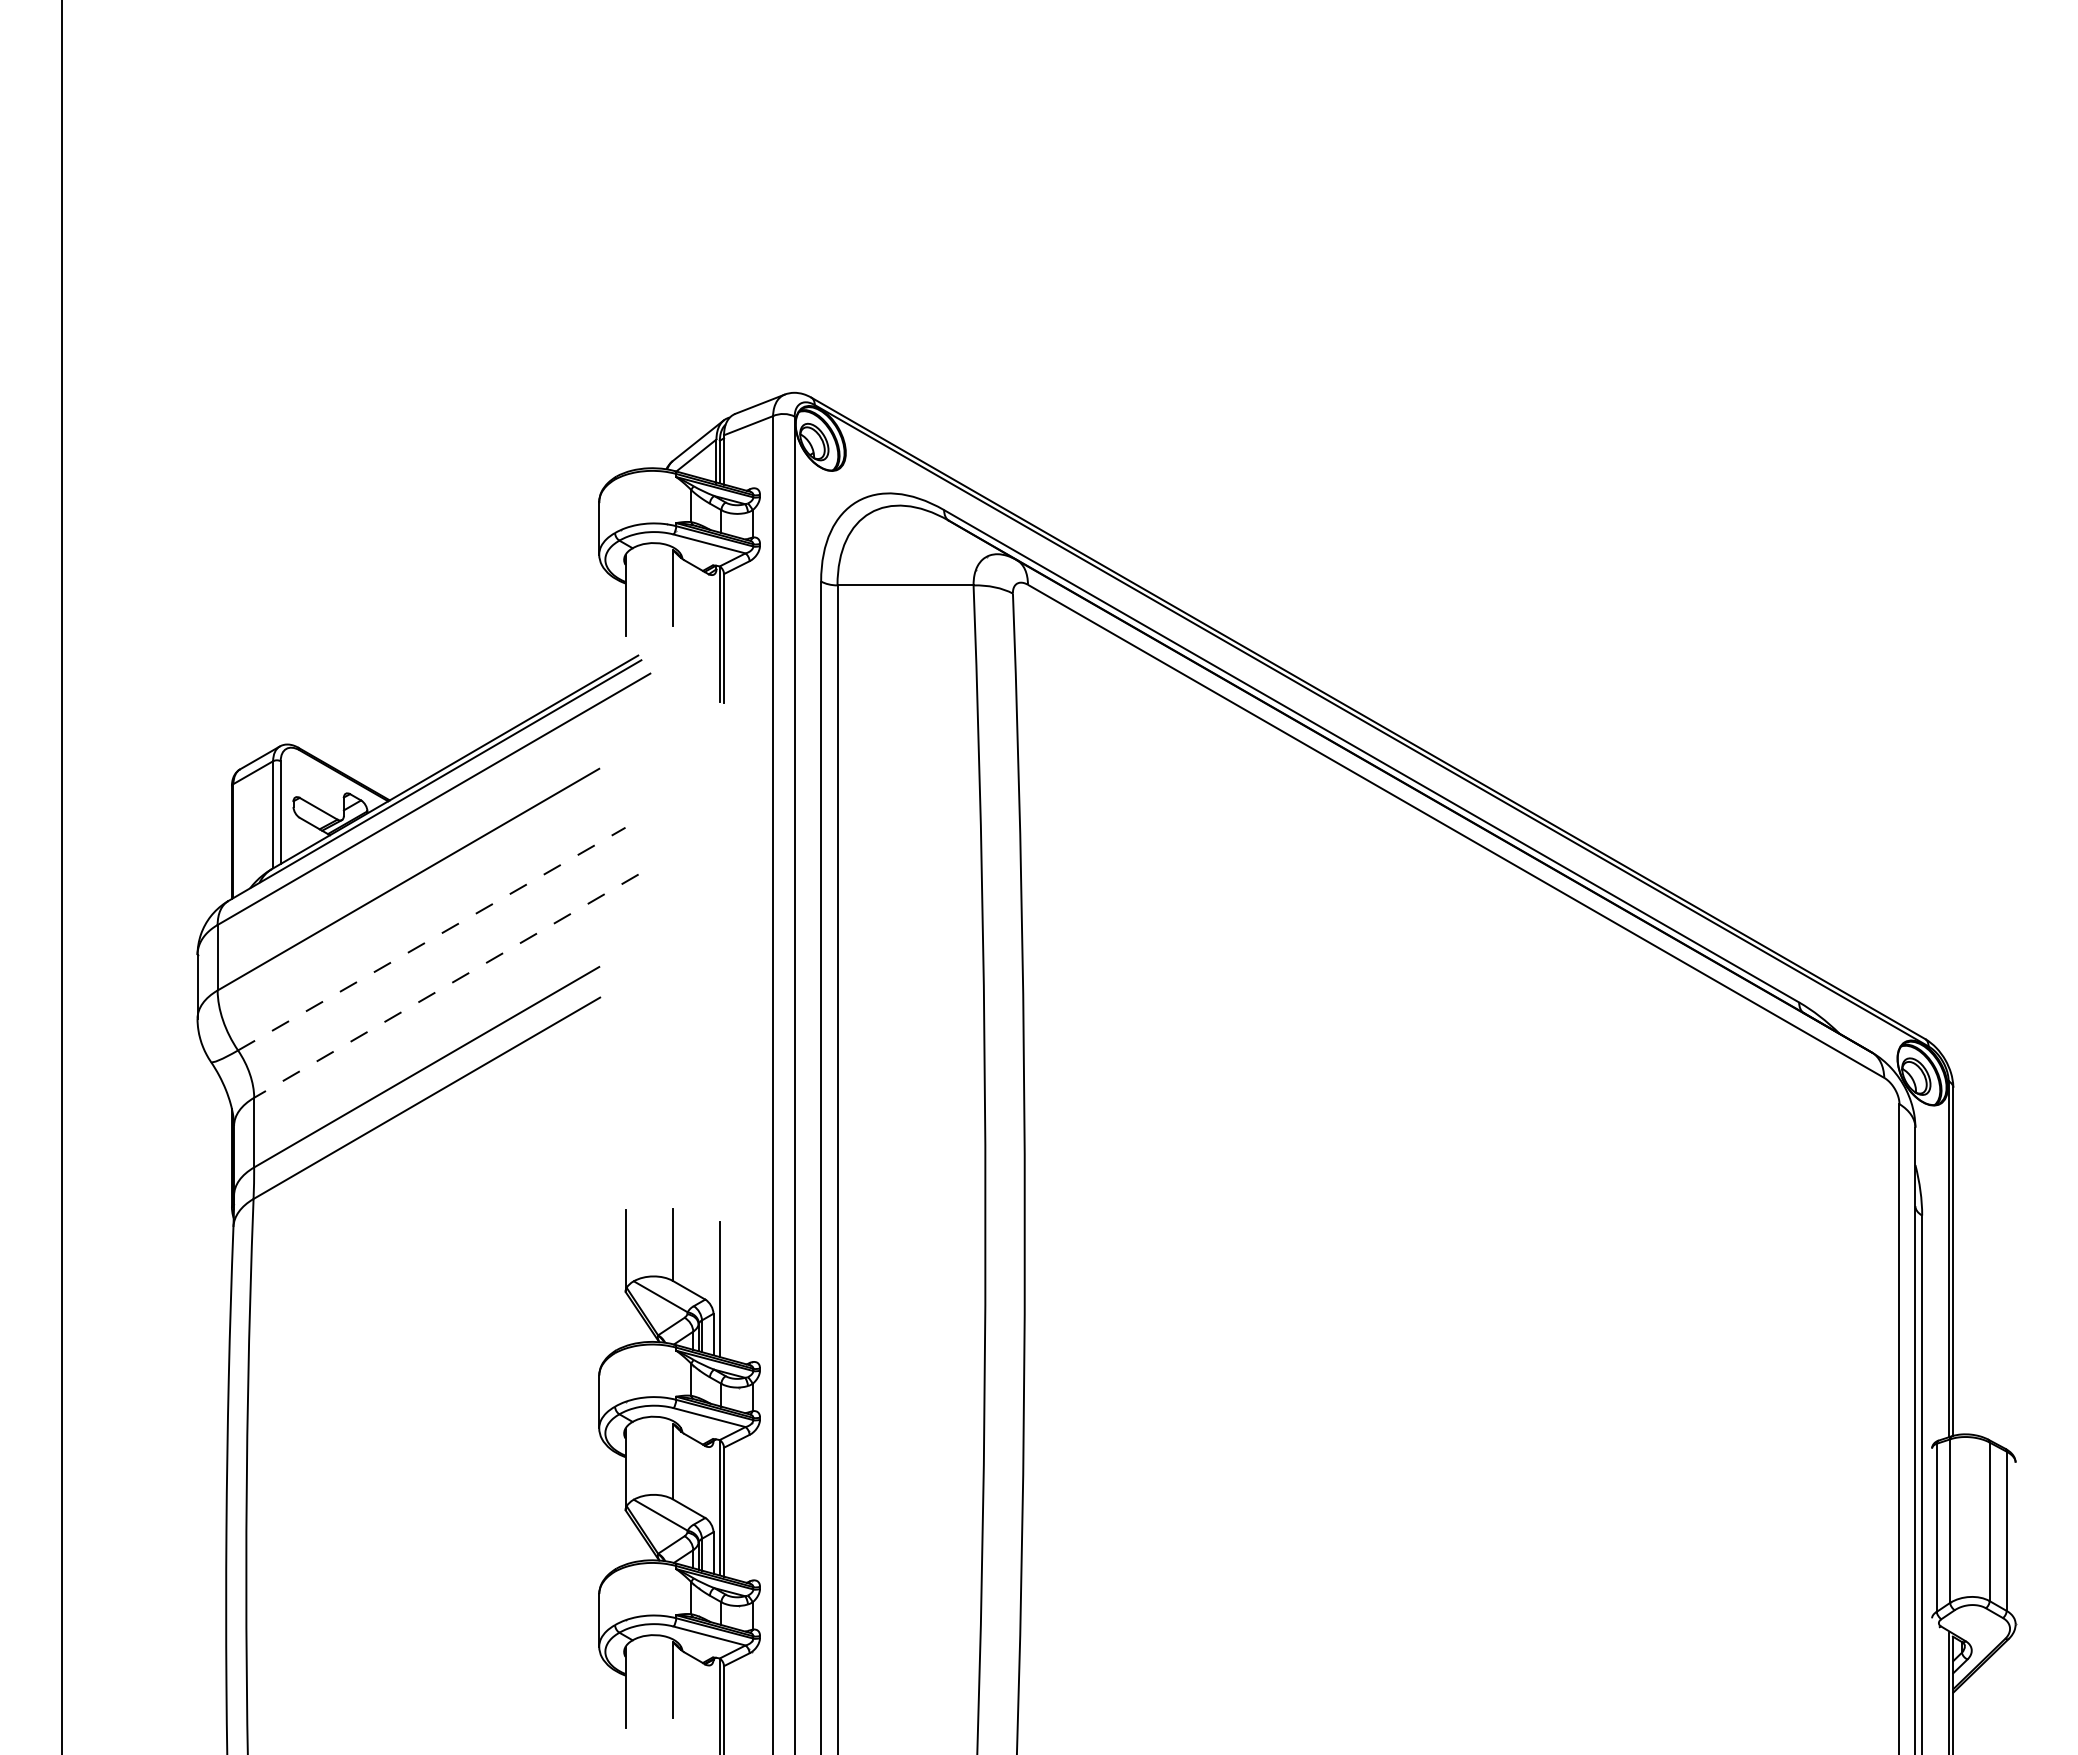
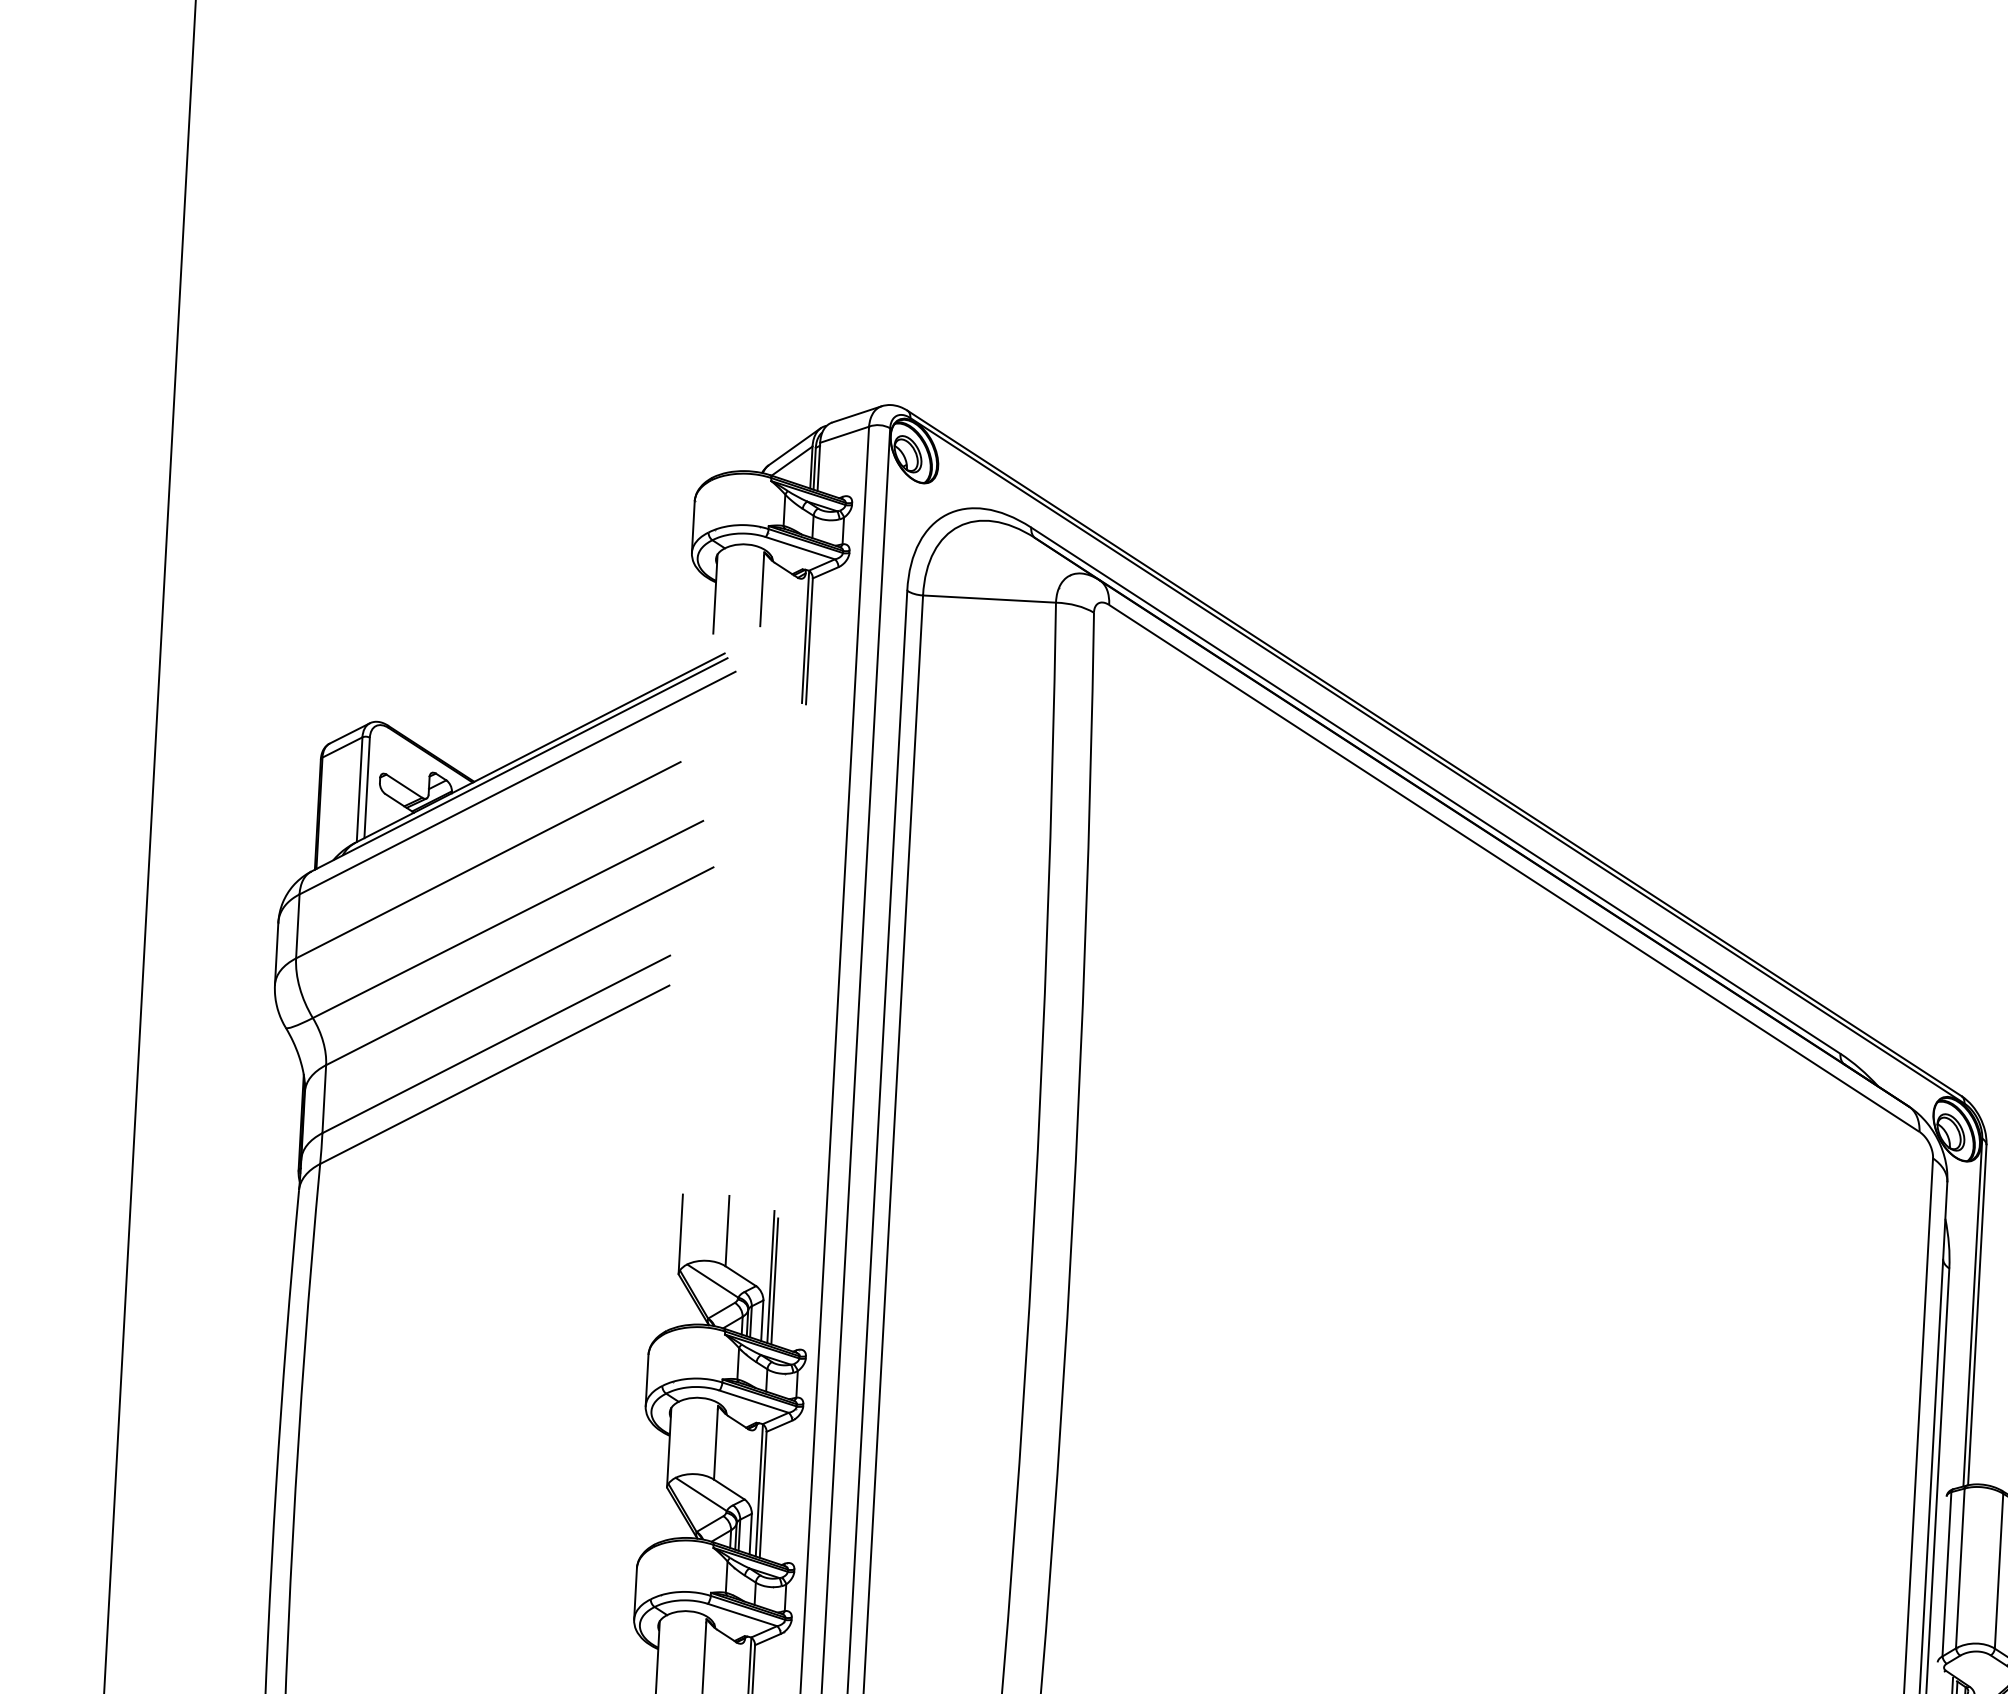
line: (432, 938) -> (508, 918), dashed -> solid
line: (445, 986) -> (518, 966), dashed -> solid
line: (724, 1293) -> (775, 1281), added

